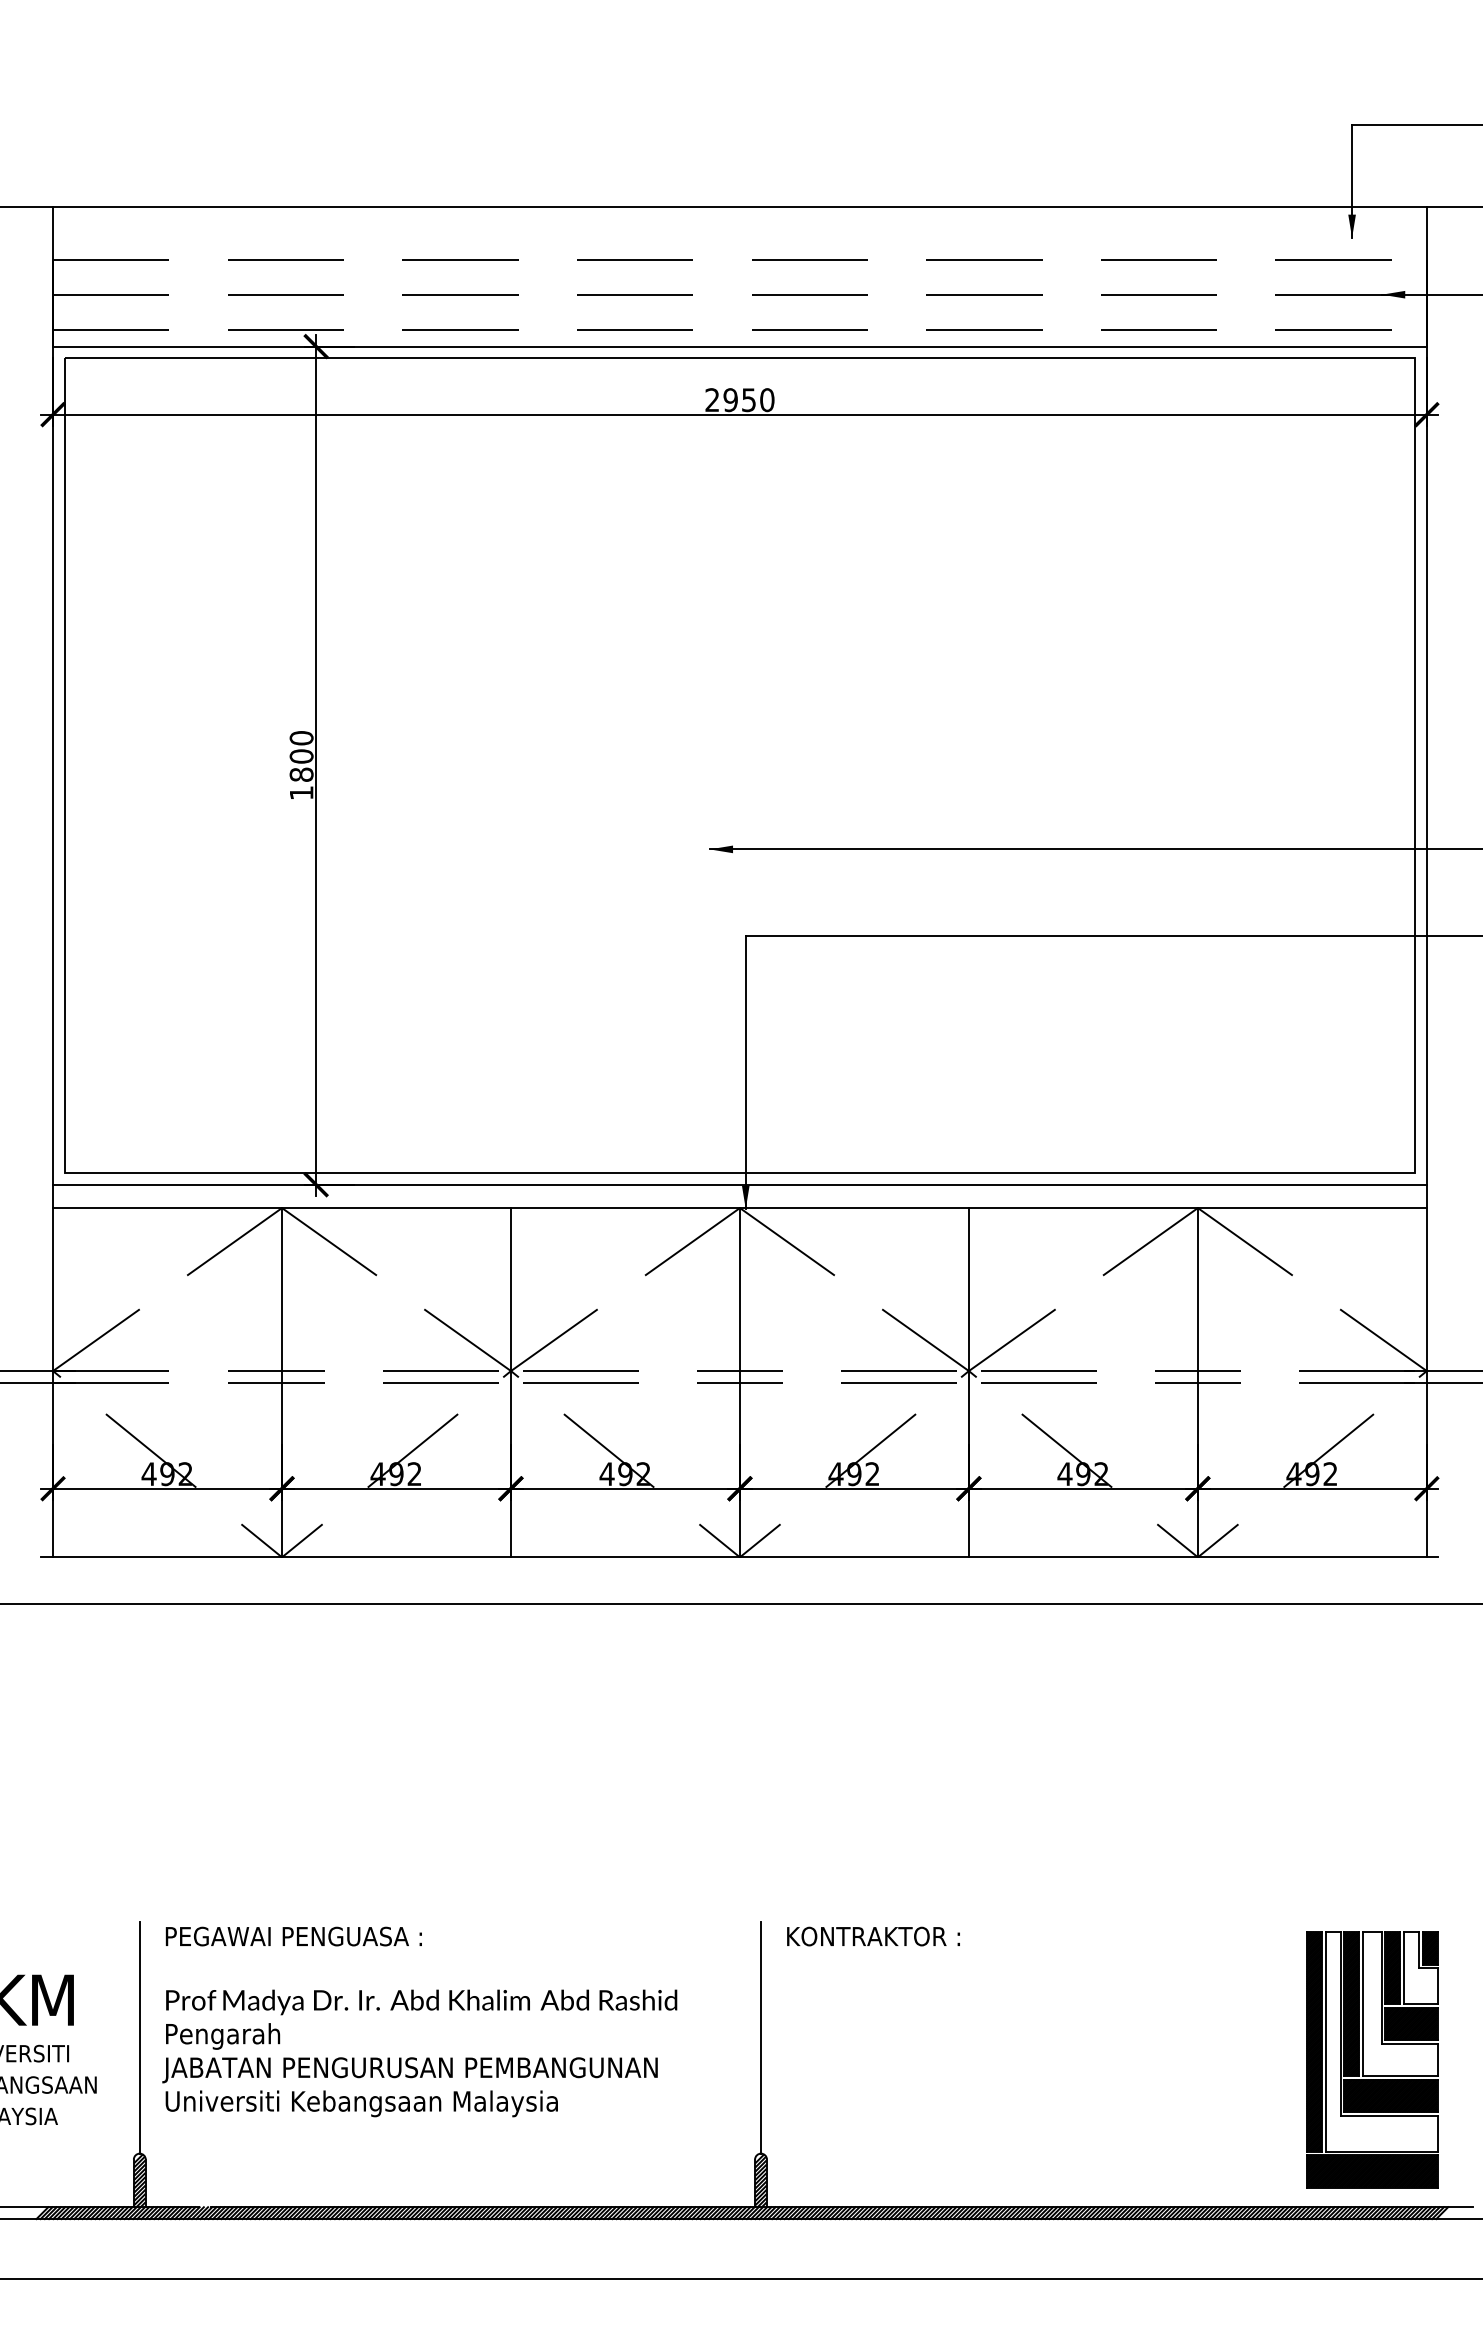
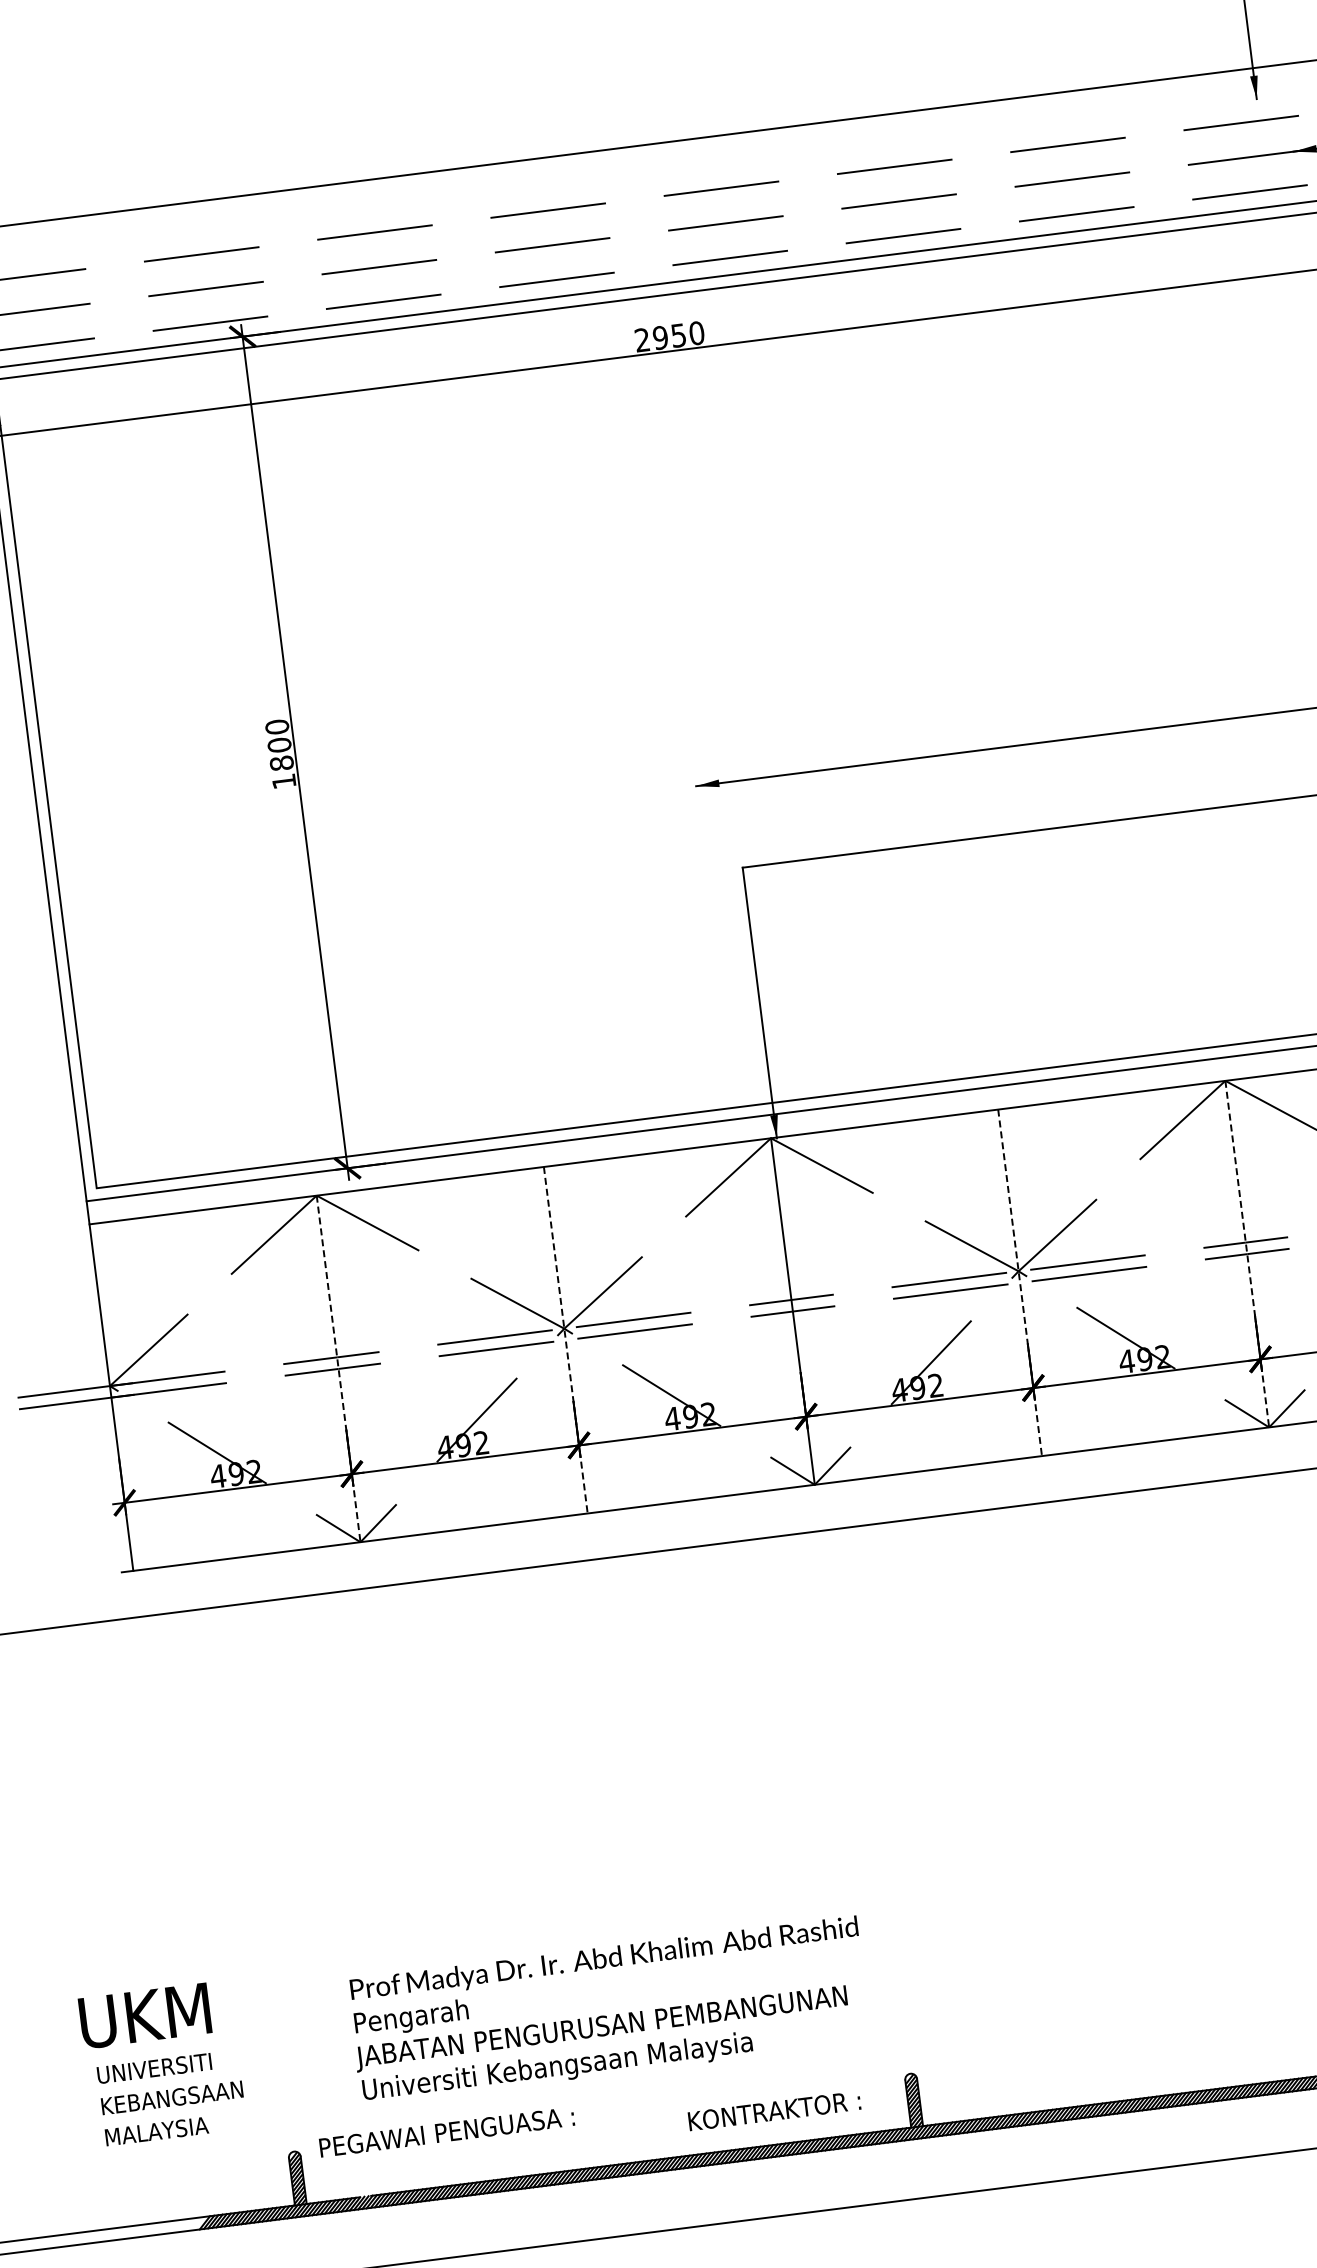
line: (282, 1382) -> (339, 1368), solid -> dashed
line: (511, 1382) -> (566, 1339), solid -> dashed
line: (968, 1382) -> (1019, 1282), solid -> dashed
line: (1197, 1382) -> (1246, 1253), solid -> dashed
text: (293, 1936) -> (446, 2132), moved
text: (873, 1936) -> (774, 2110), moved
line: (139, 2037) -> (279, 2036), removed
line: (761, 2037) -> (896, 1958), removed
text: (419, 2053) -> (608, 2010), moved

